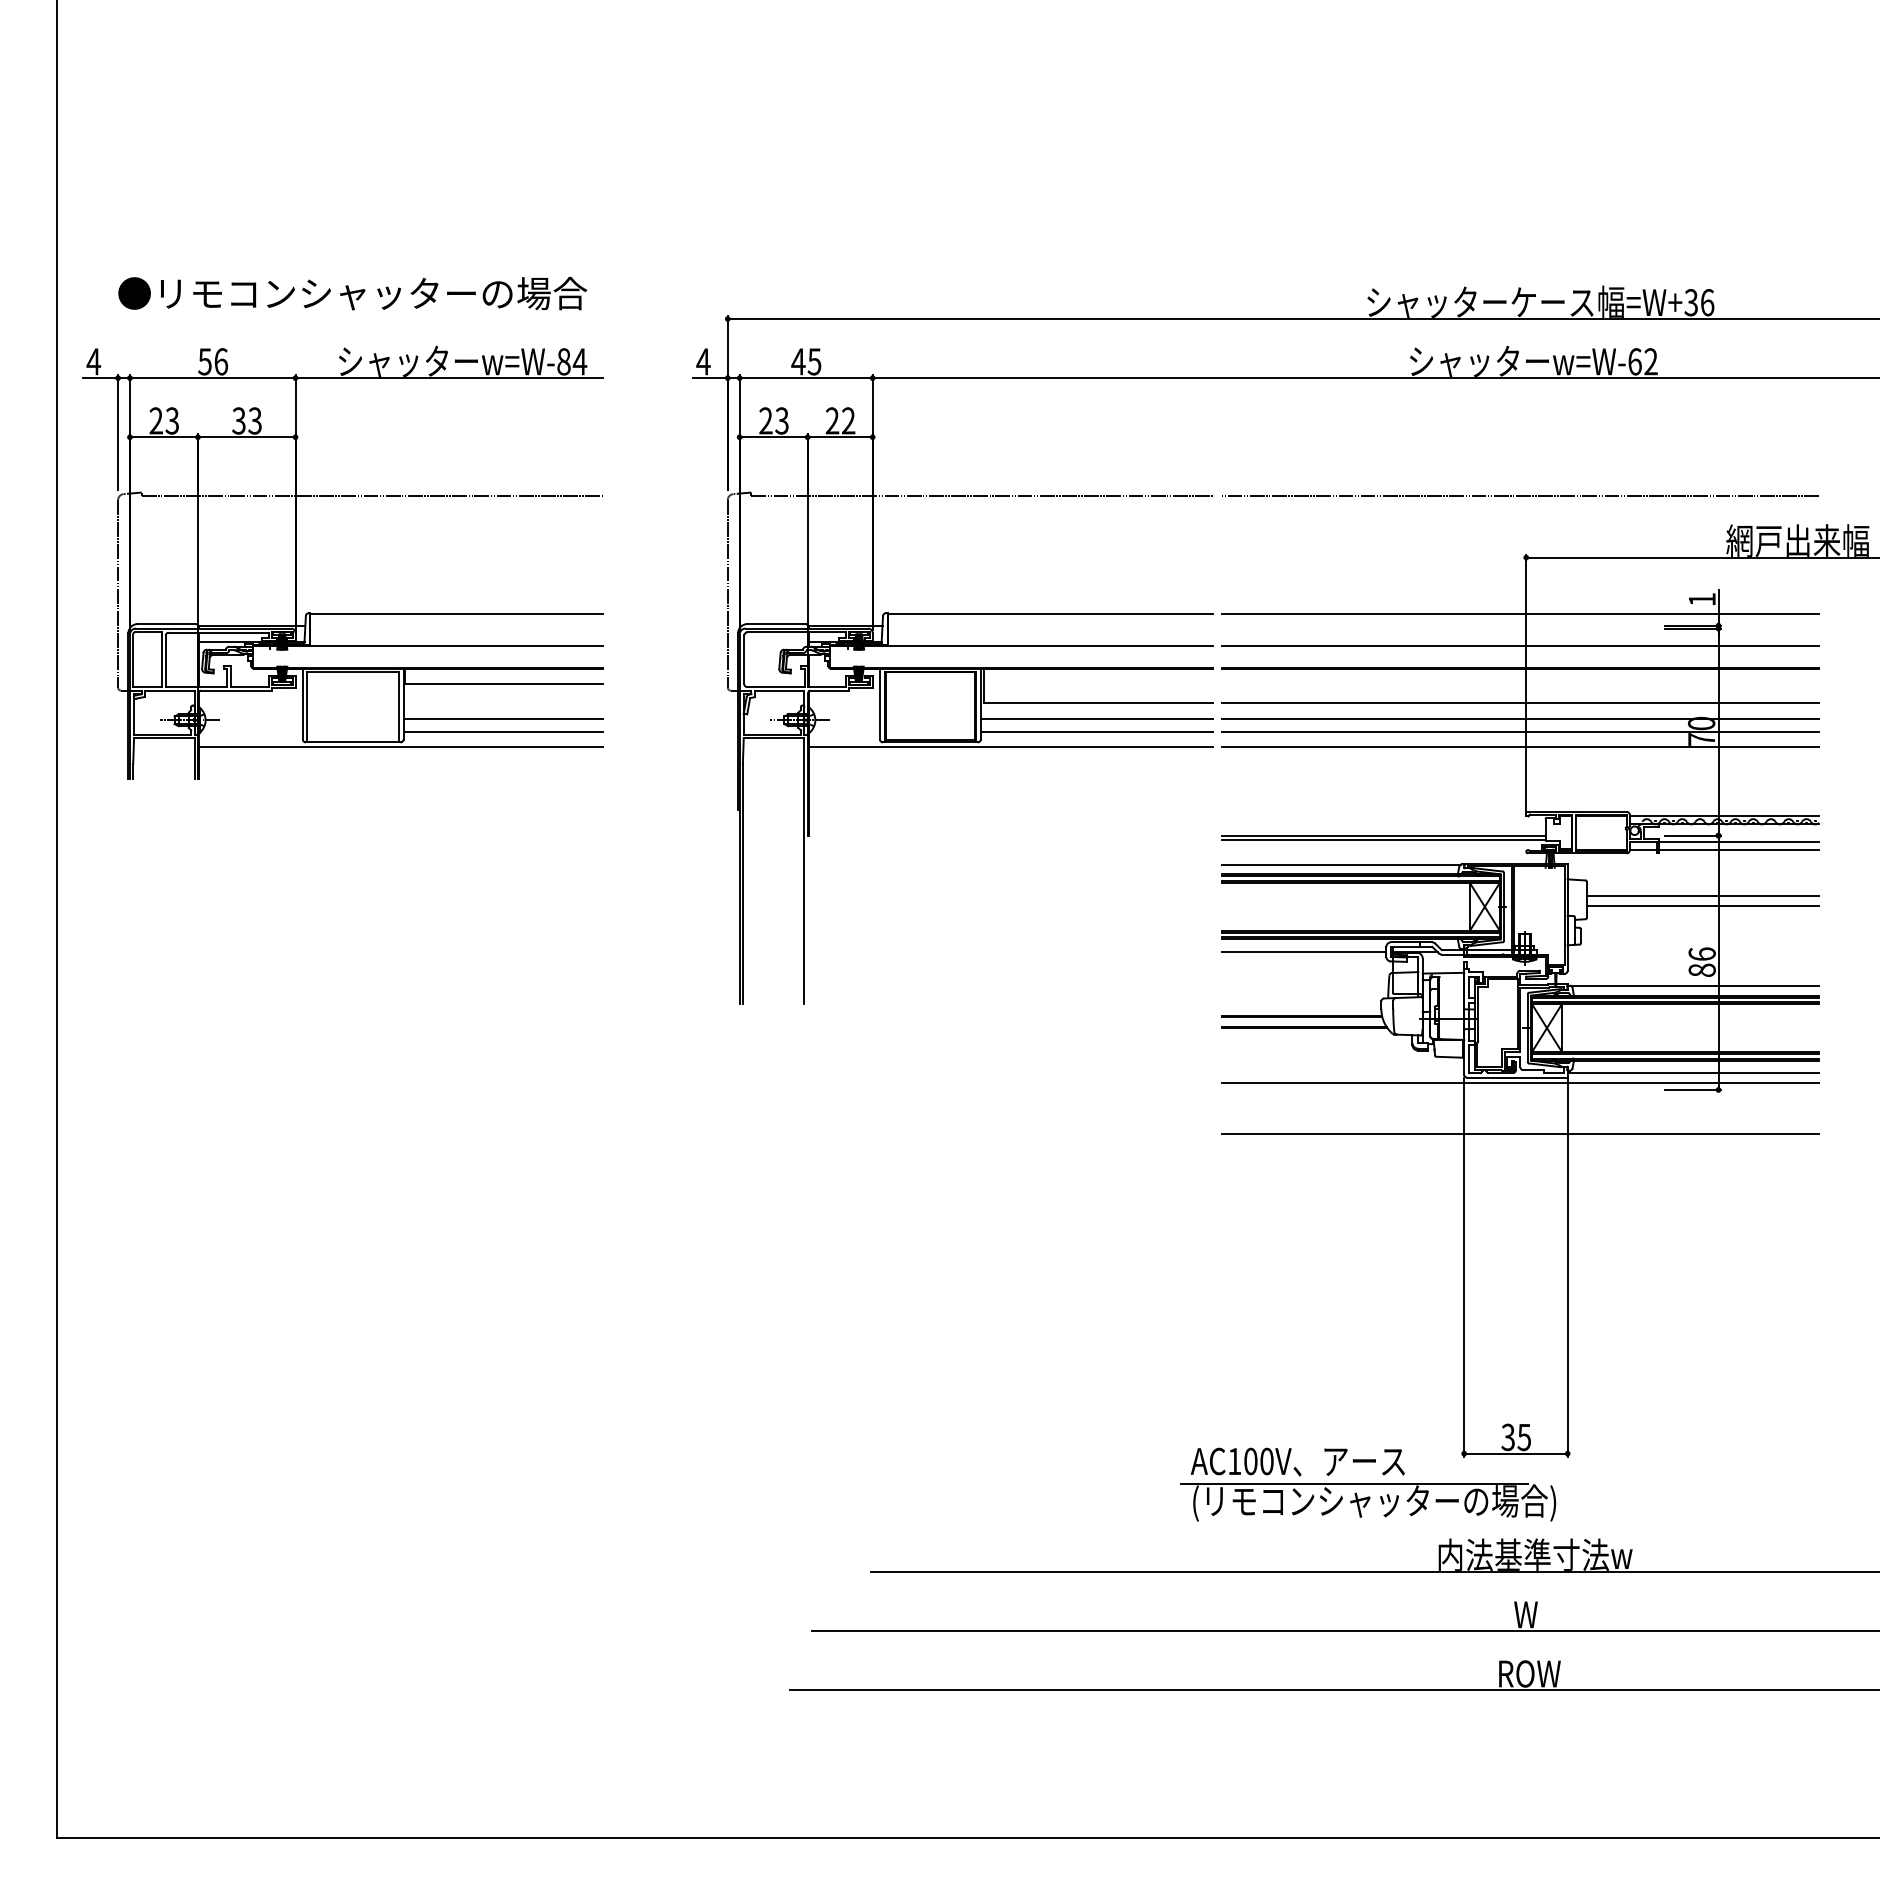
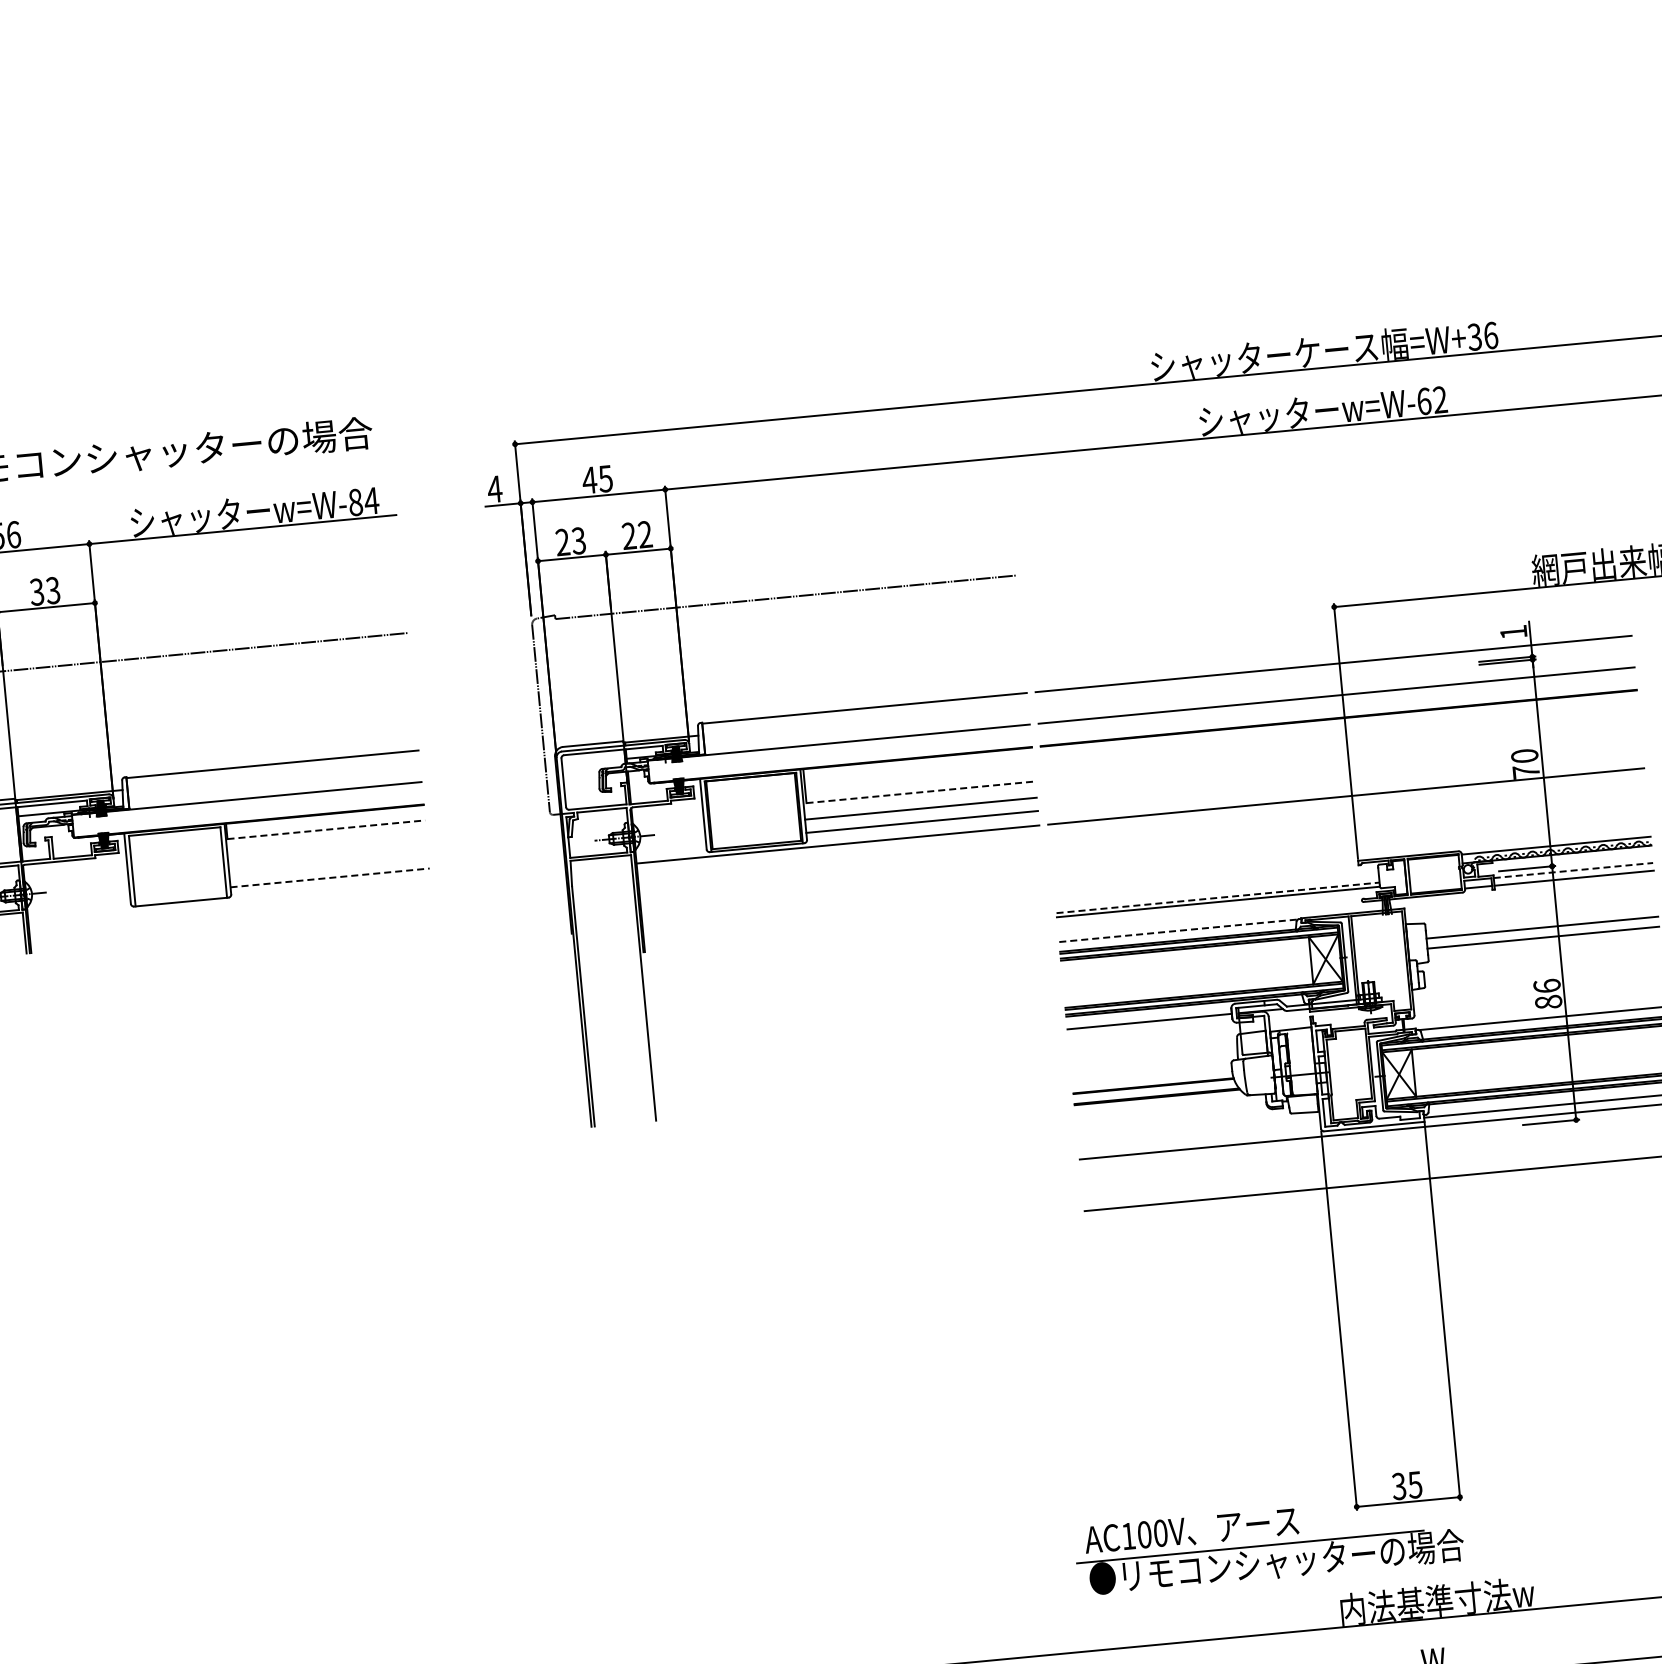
line: (1520, 496) -> (1322, 546), removed
line: (504, 684) -> (326, 830), solid -> dashed
line: (1098, 702) -> (921, 791), solid -> dashed
line: (1520, 702) -> (1342, 752), removed
line: (503, 719) -> (329, 865), removed
line: (1520, 719) -> (1343, 769), removed
line: (503, 732) -> (330, 877), solid -> dashed
line: (1520, 732) -> (1344, 782), removed
line: (401, 746) -> (229, 901), removed
line: (1383, 835) -> (1217, 897), solid -> dashed
line: (1739, 841) -> (1573, 870), solid -> dashed
line: (1341, 864) -> (1178, 930), solid -> dashed
text: (1379, 1502) -> (1276, 1563), (リモコンシャッターの場合) -> ●リモコンシャッターの場合

